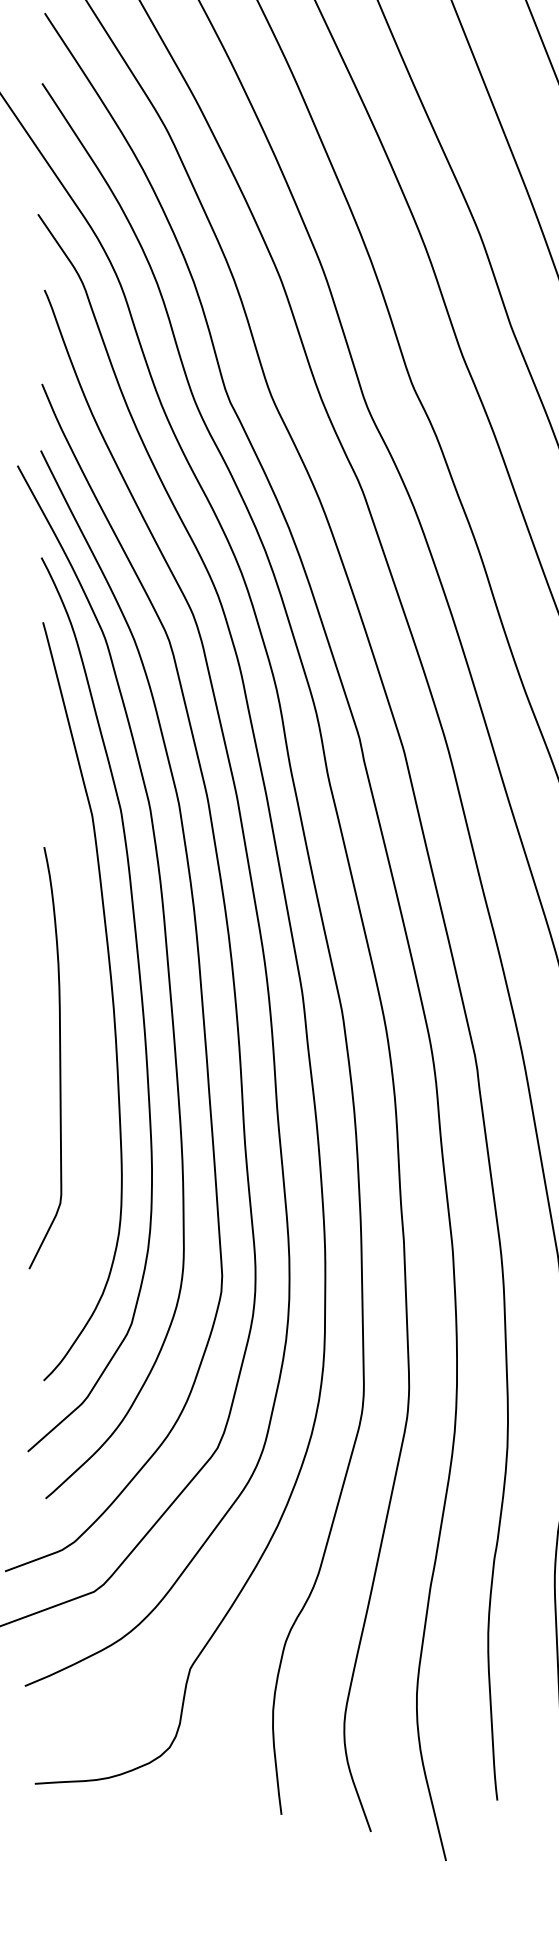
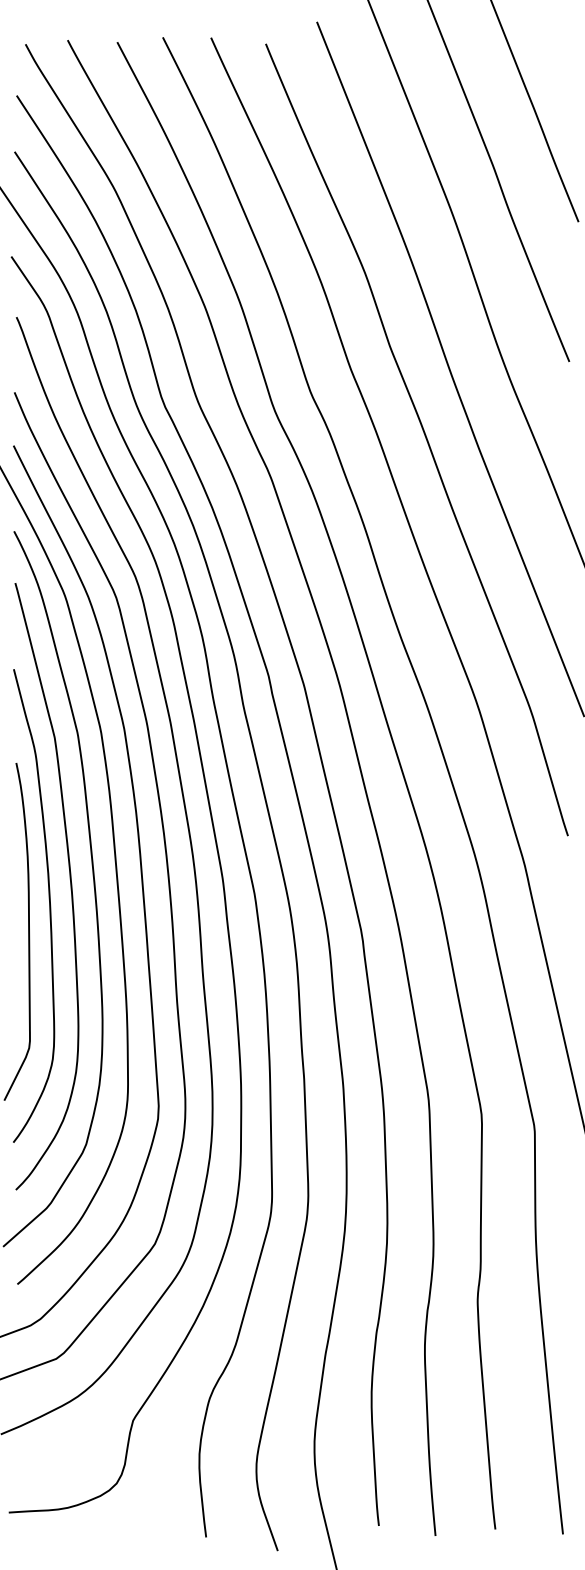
curve: (85, 1025) -> (49, 905), added

